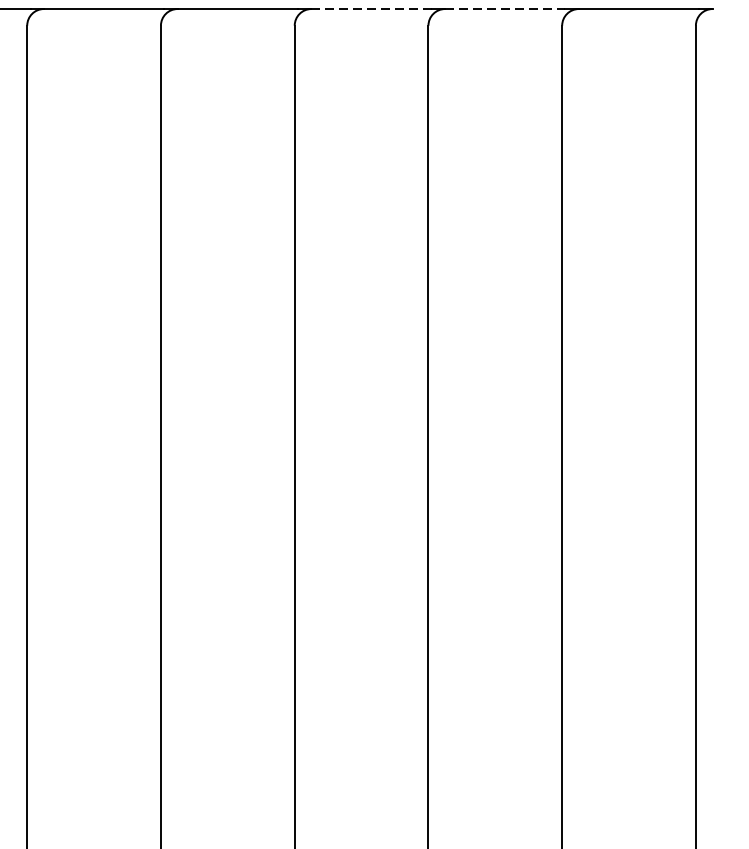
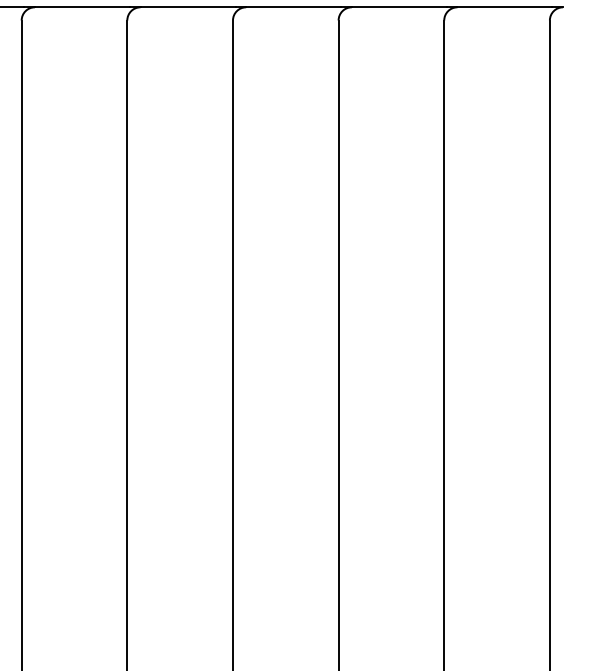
line: (371, 9) -> (293, 7), dashed -> solid
line: (505, 9) -> (399, 7), dashed -> solid

